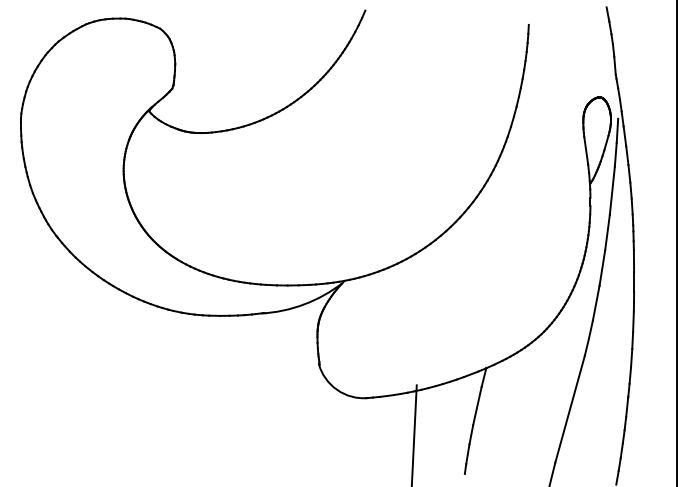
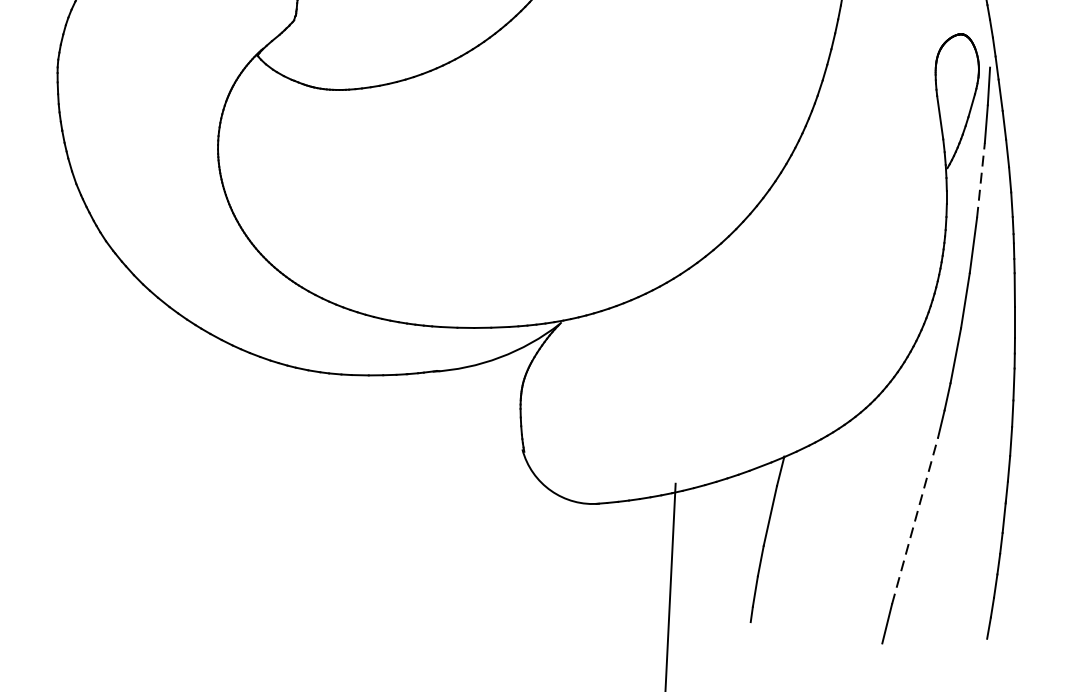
line: (612, 190) -> (981, 179), solid -> dashed
line: (570, 408) -> (915, 519), solid -> dashed

